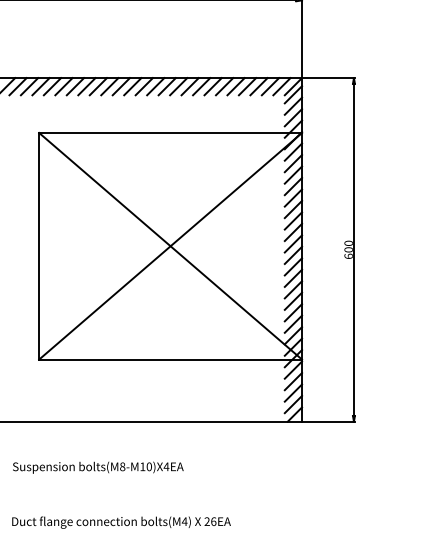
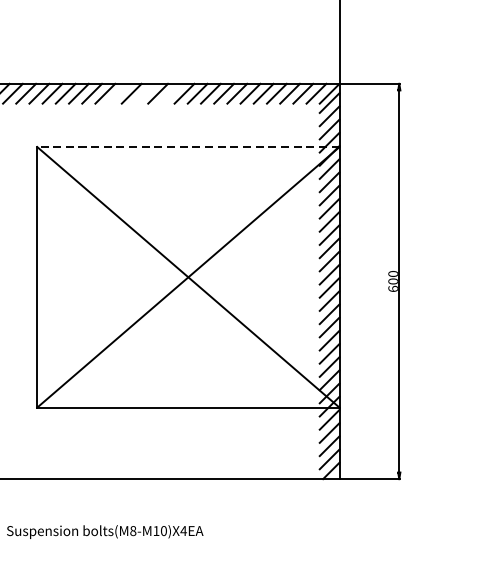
line: (109, 86) -> (118, 93), removed
line: (132, 86) -> (144, 93), removed
line: (155, 86) -> (171, 93), removed
line: (170, 132) -> (188, 146), solid -> dashed

